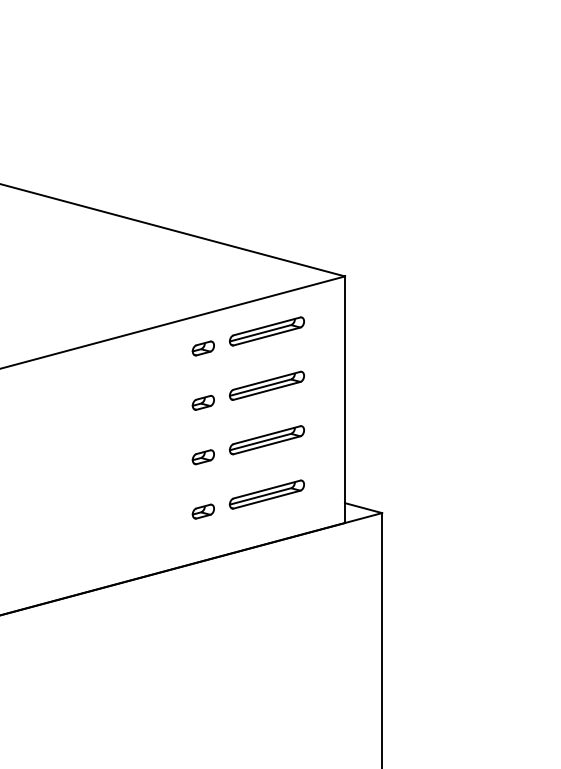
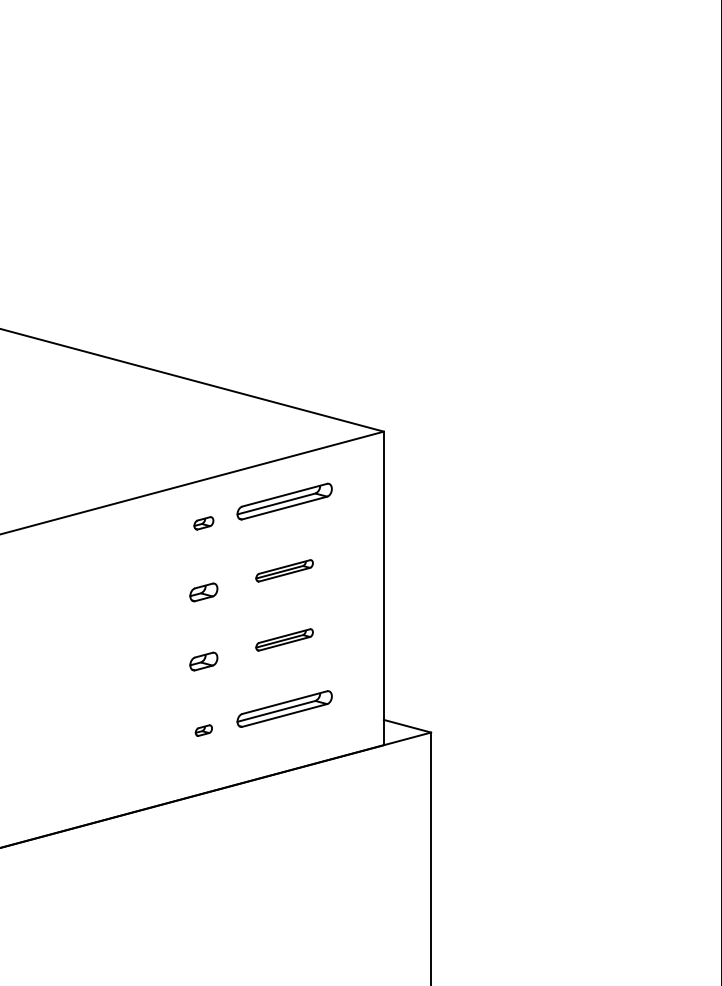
part: (203, 348) -> (203, 523), size x0.7
part: (266, 385) -> (284, 570), size x0.6
part: (266, 439) -> (284, 639), size x0.6
part: (203, 511) -> (203, 730), size x0.6

